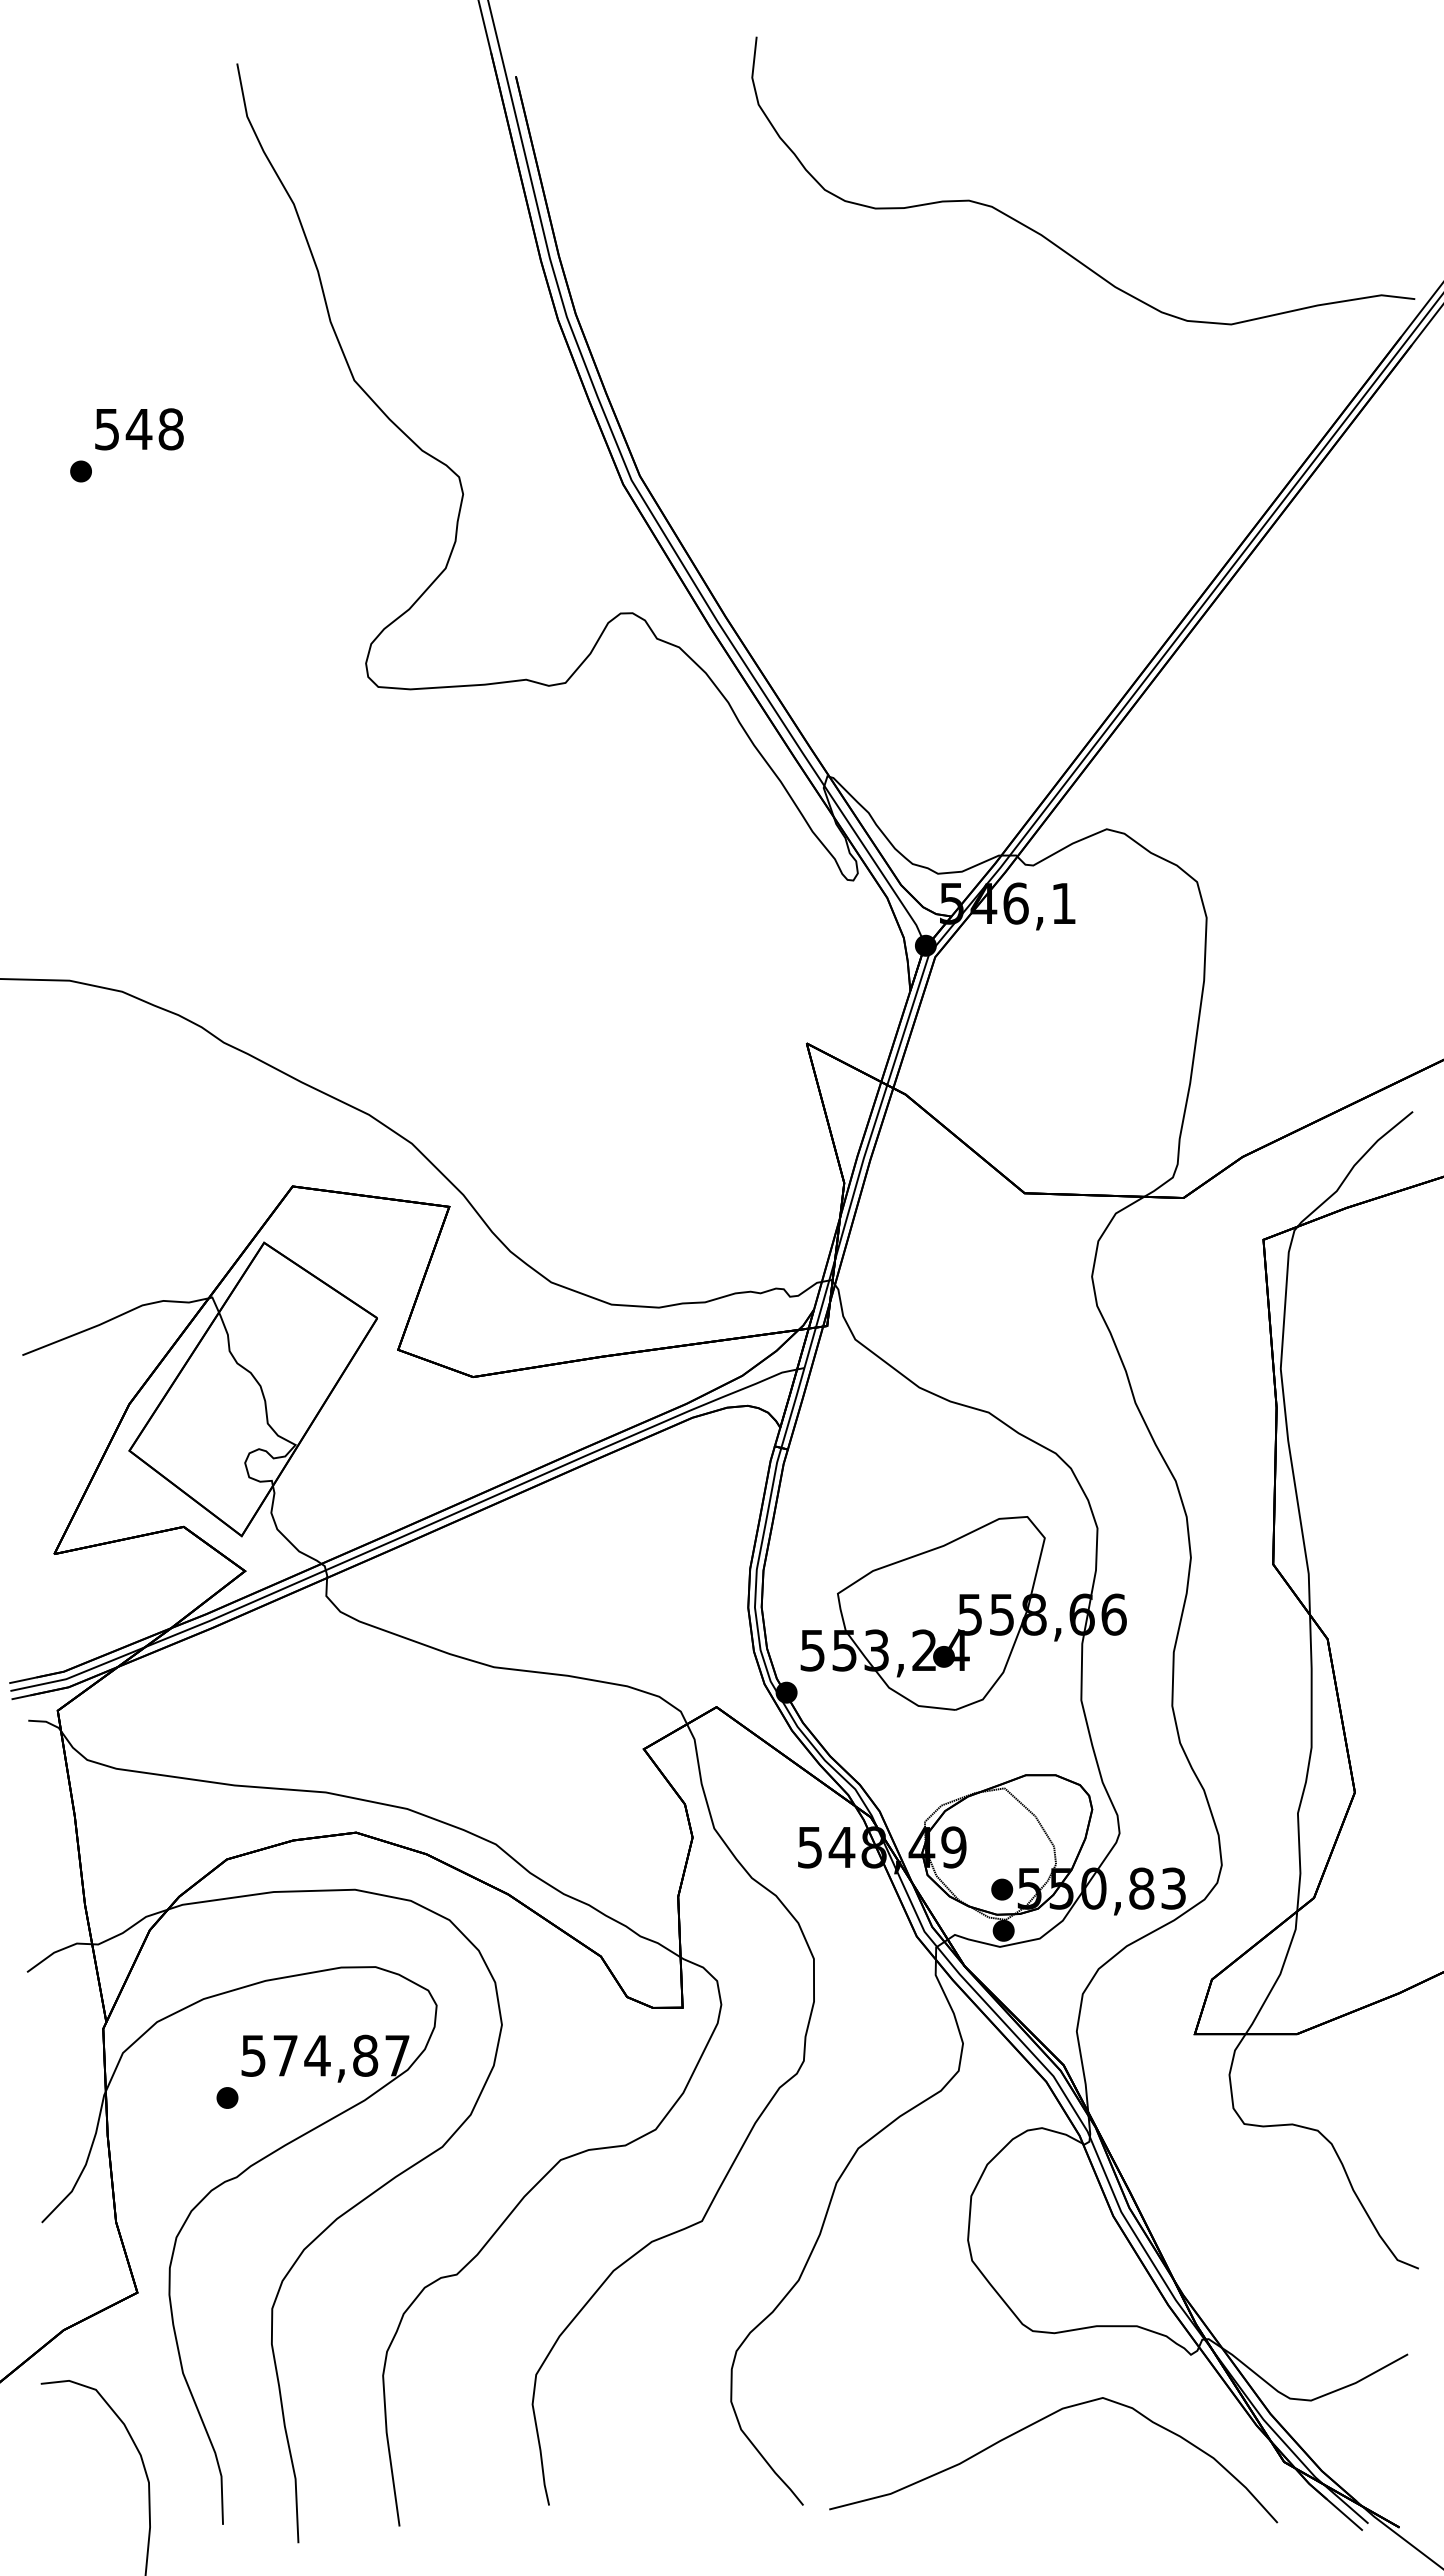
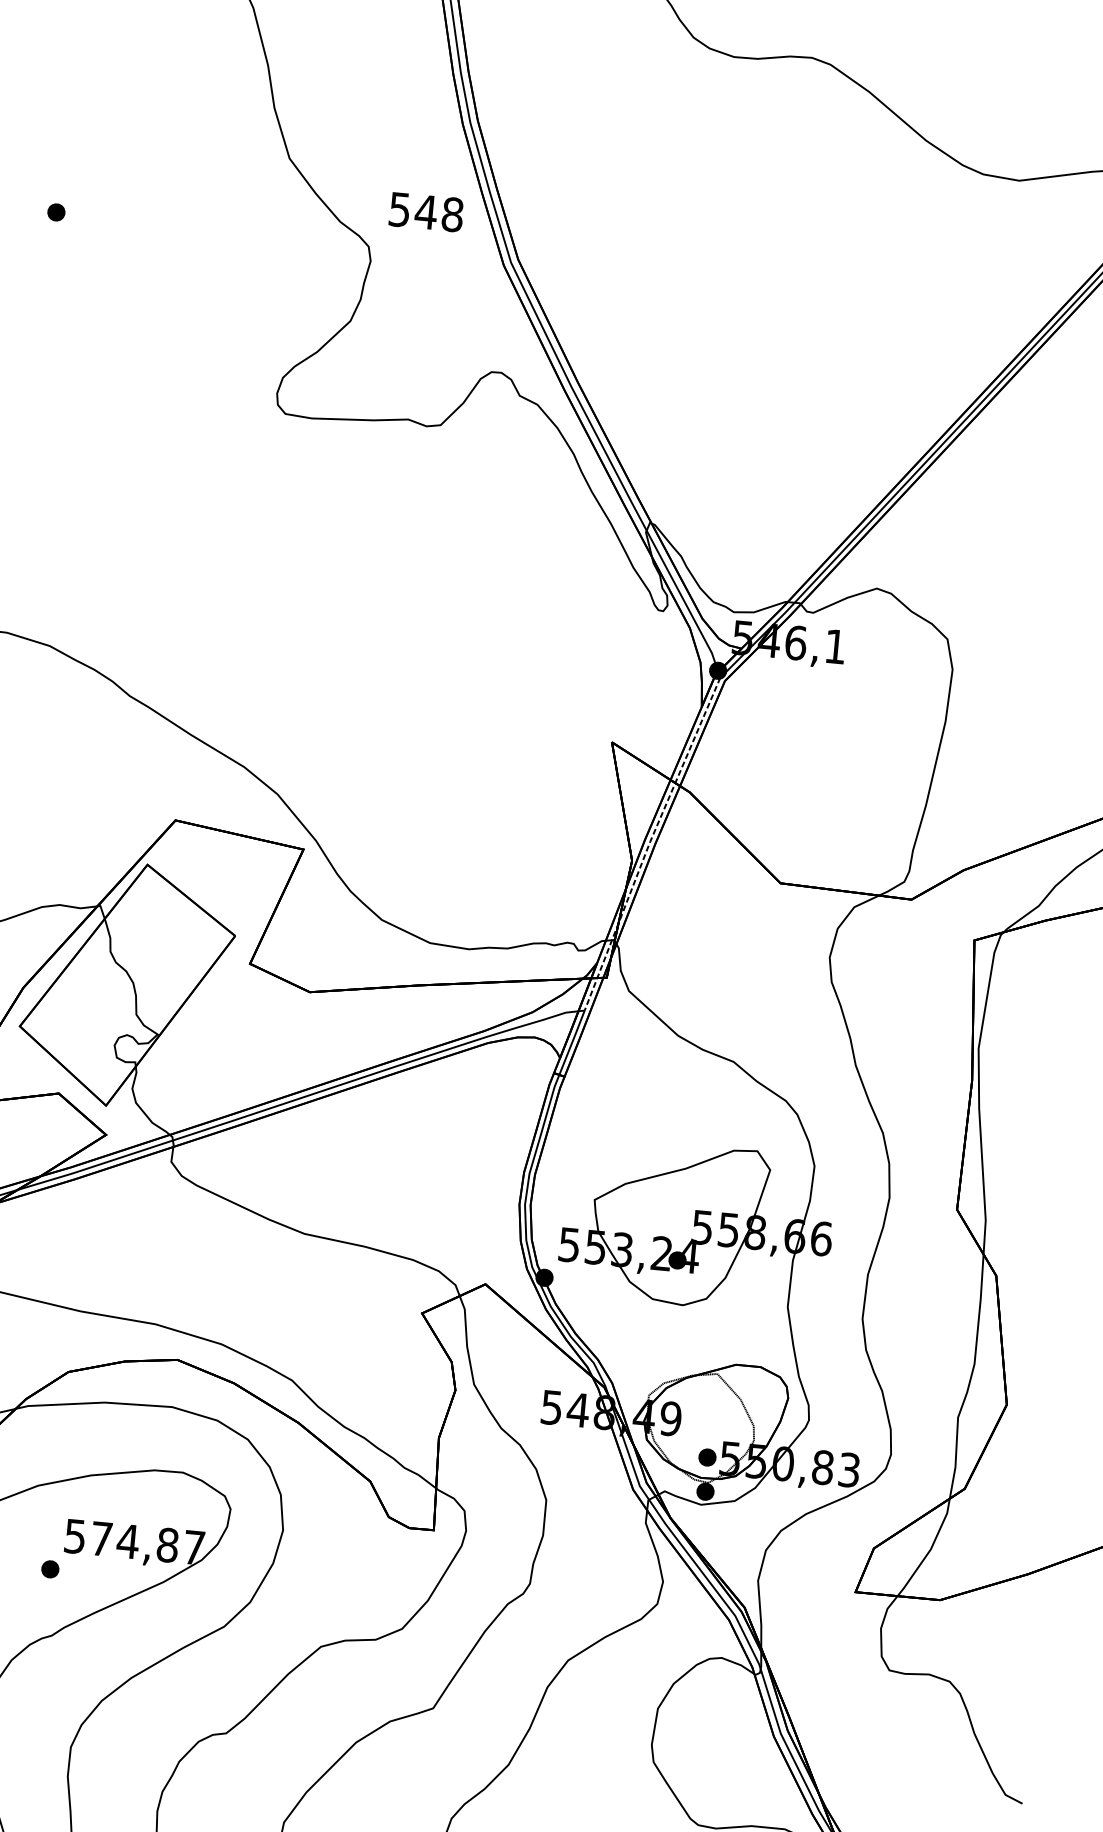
text: (139, 429) -> (426, 212), moved
line: (863, 1159) -> (649, 842), solid -> dashed

